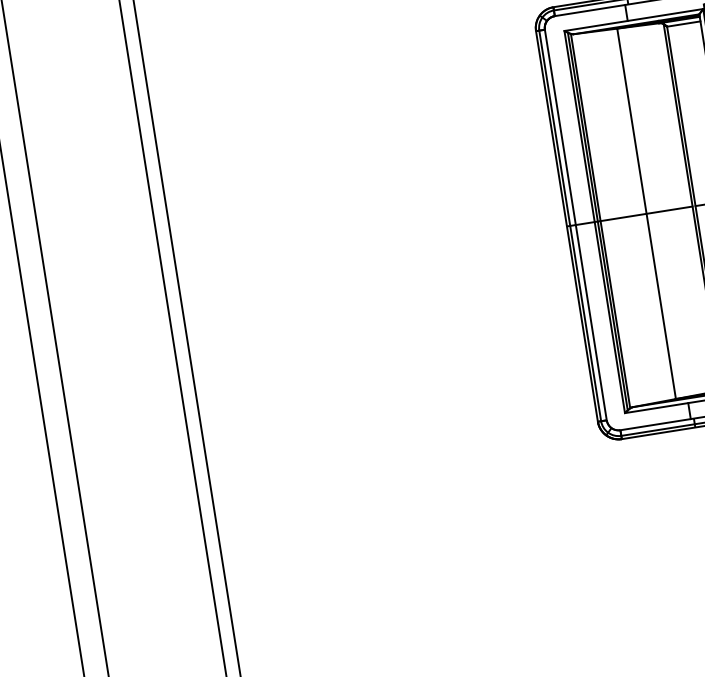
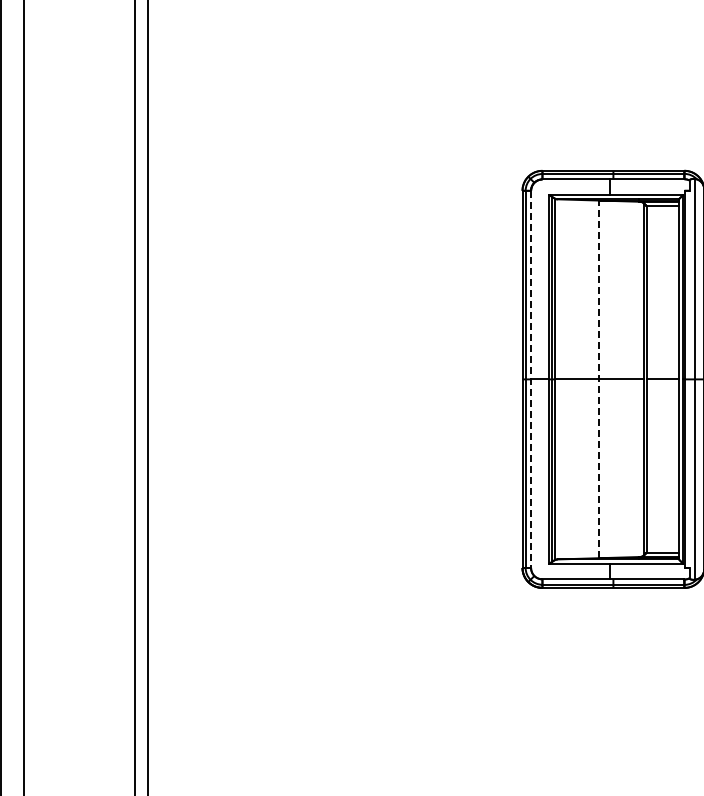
line: (646, 213) -> (599, 379), solid -> dashed
line: (576, 225) -> (531, 379), solid -> dashed

